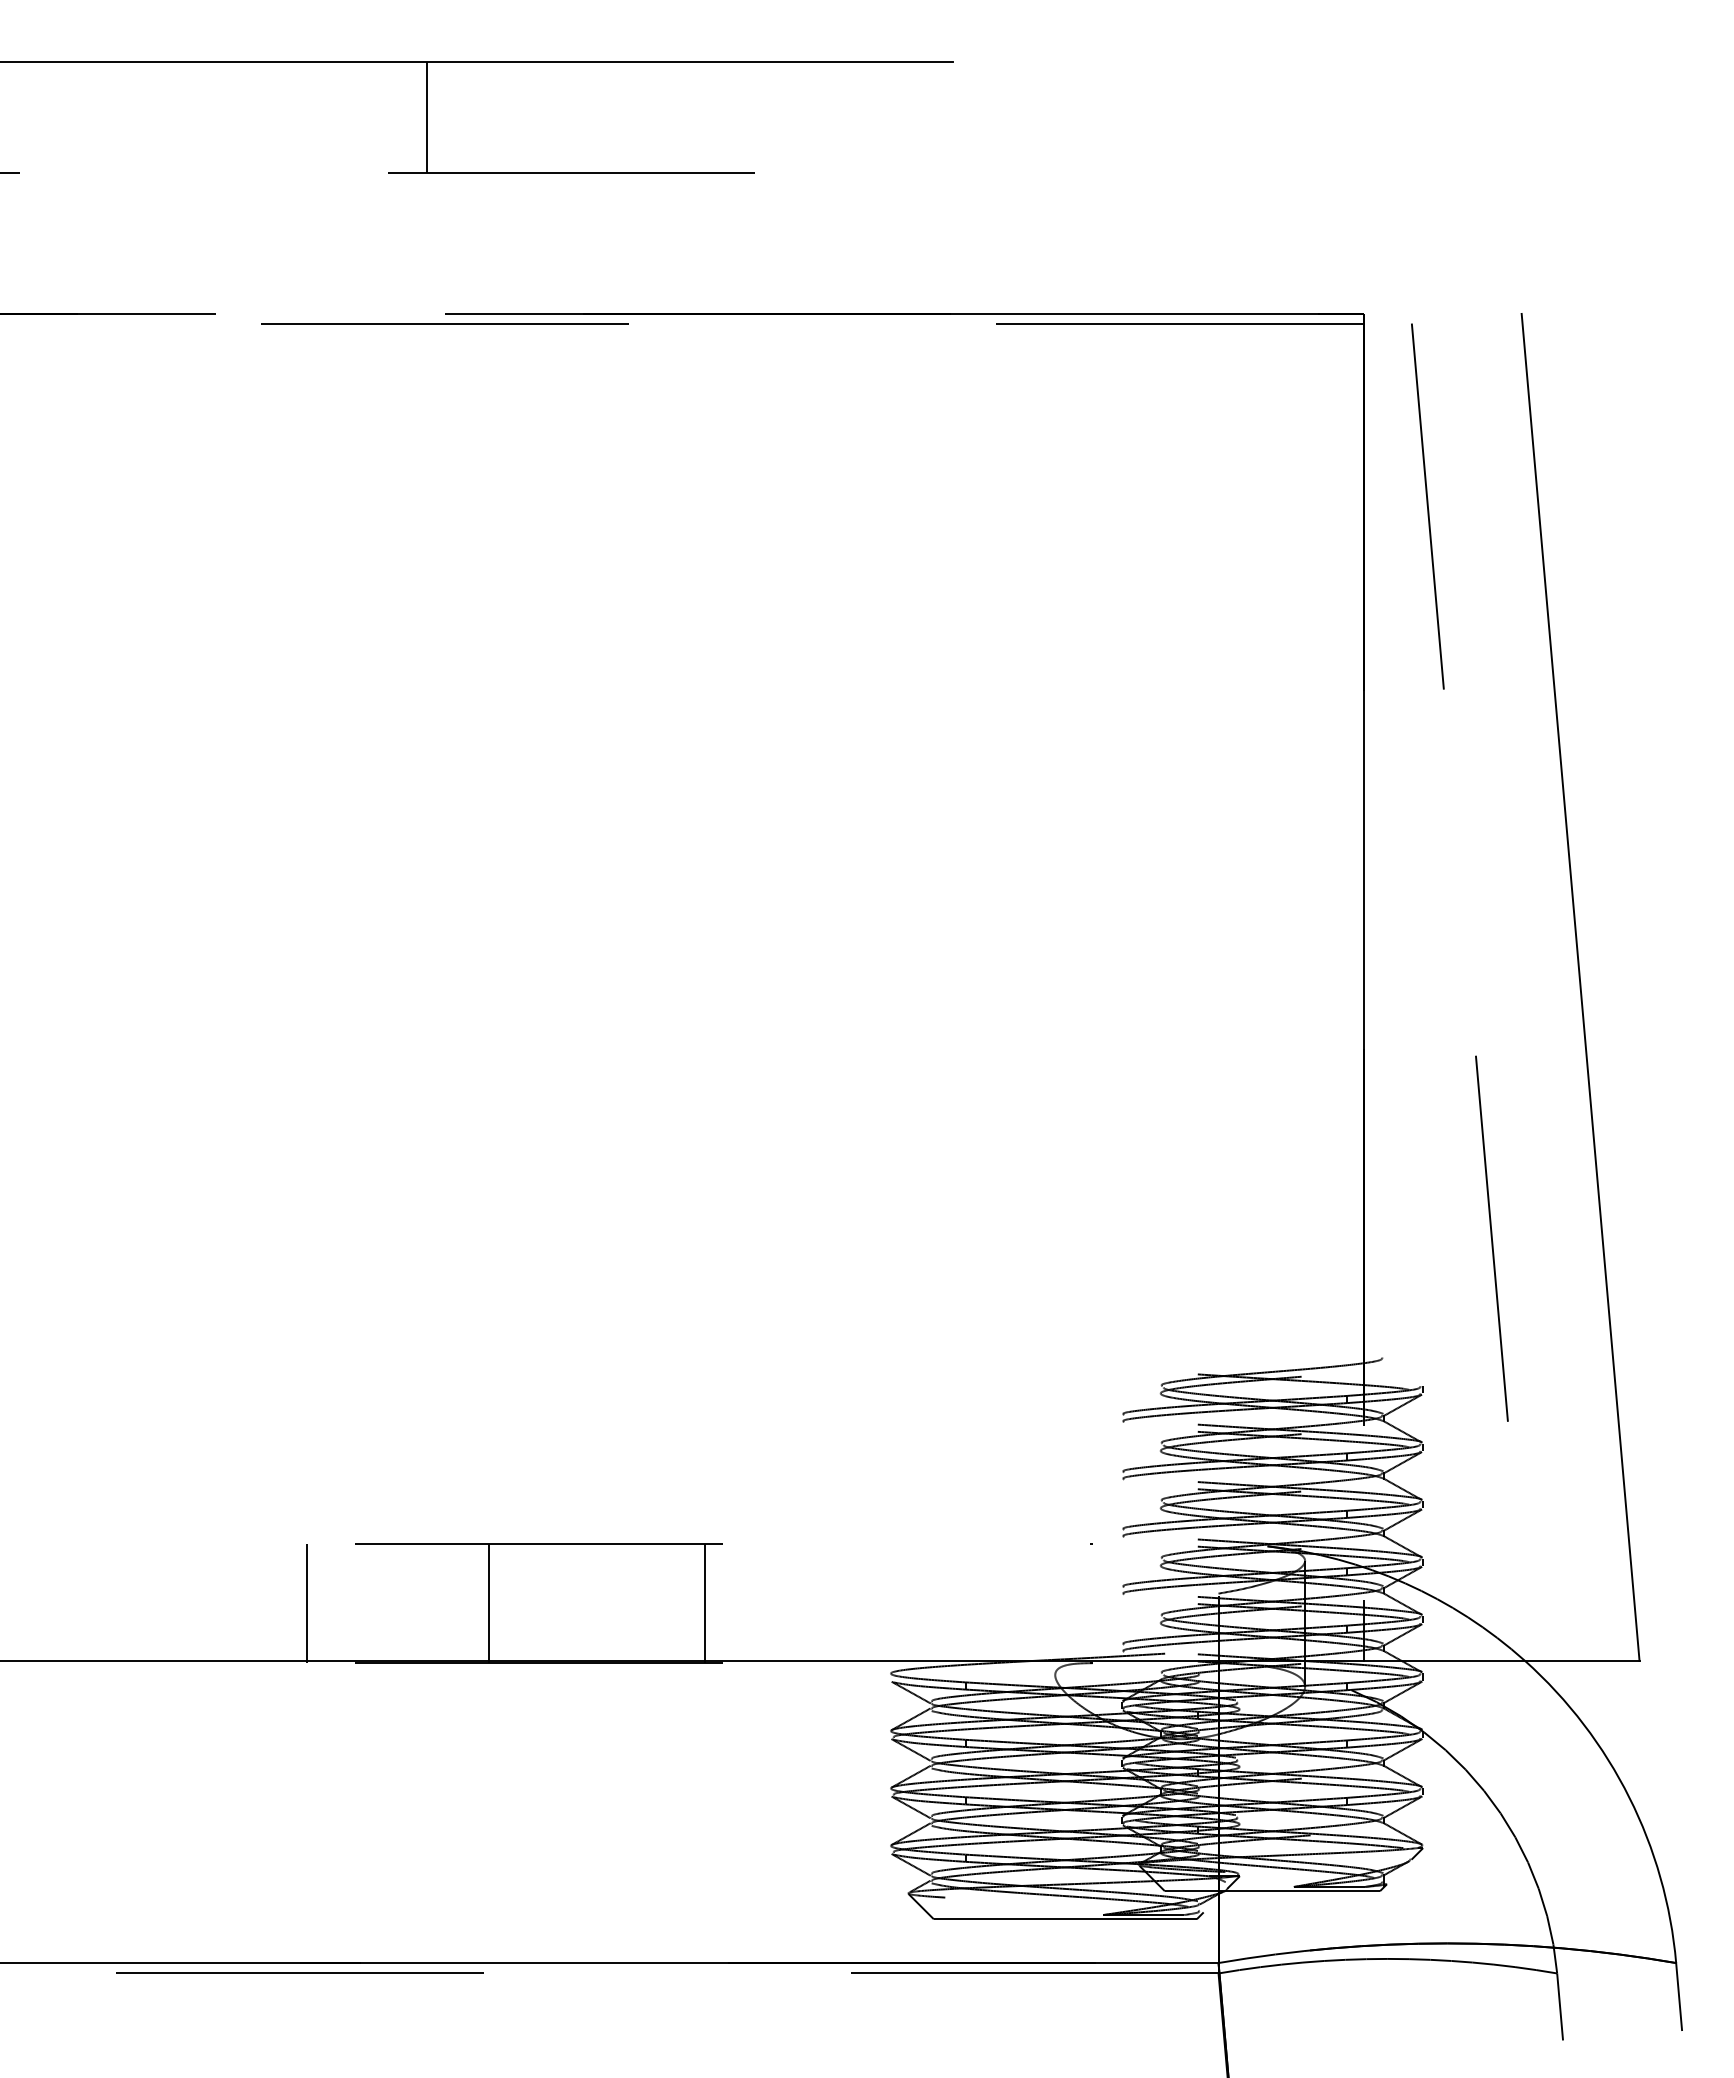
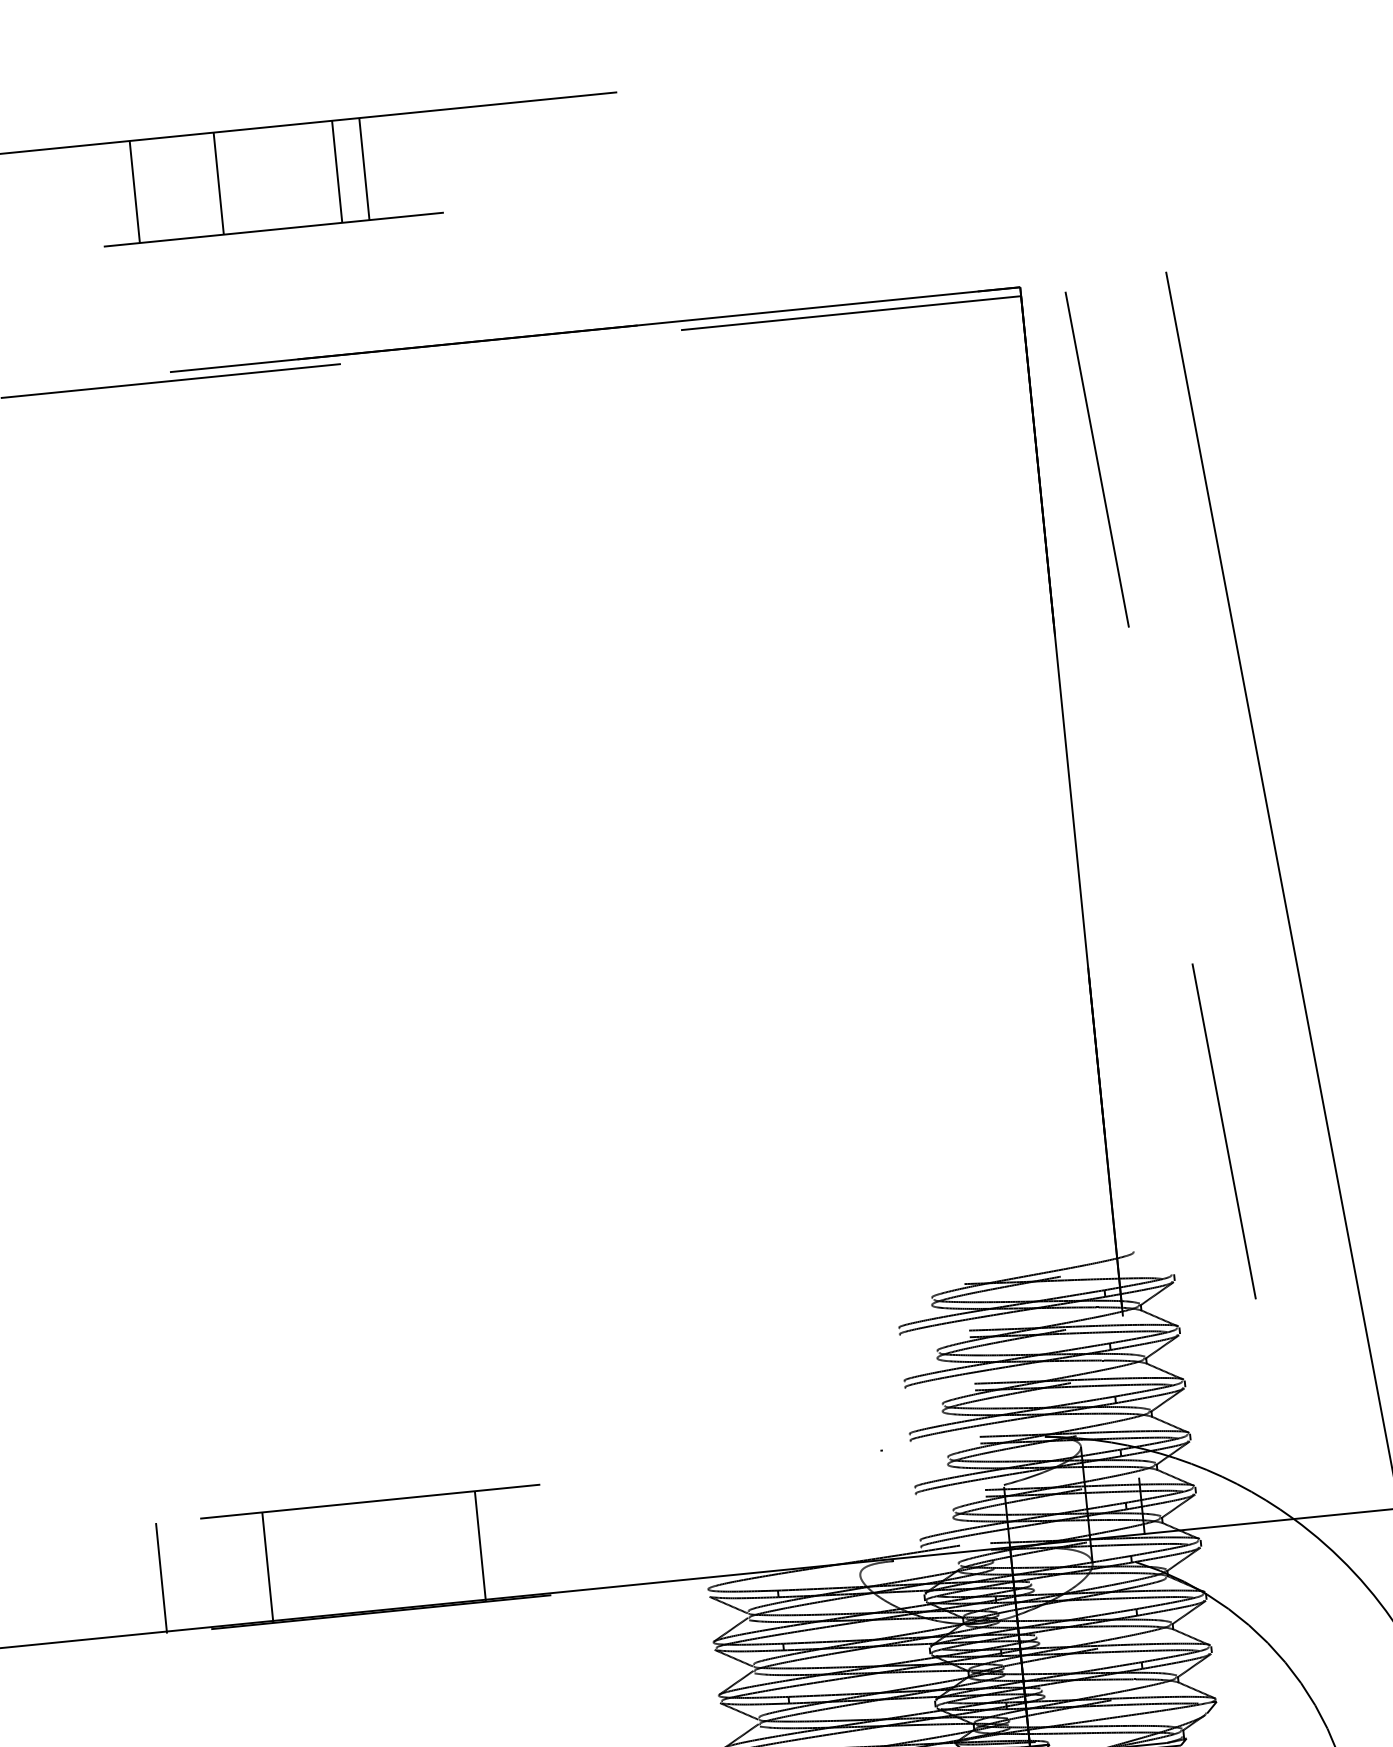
line: (517, 117) -> (218, 183), added
line: (645, 117) -> (337, 171), added
line: (674, 117) -> (364, 169), added
line: (489, 1603) -> (268, 1567), moved
line: (704, 1603) -> (480, 1546), moved

